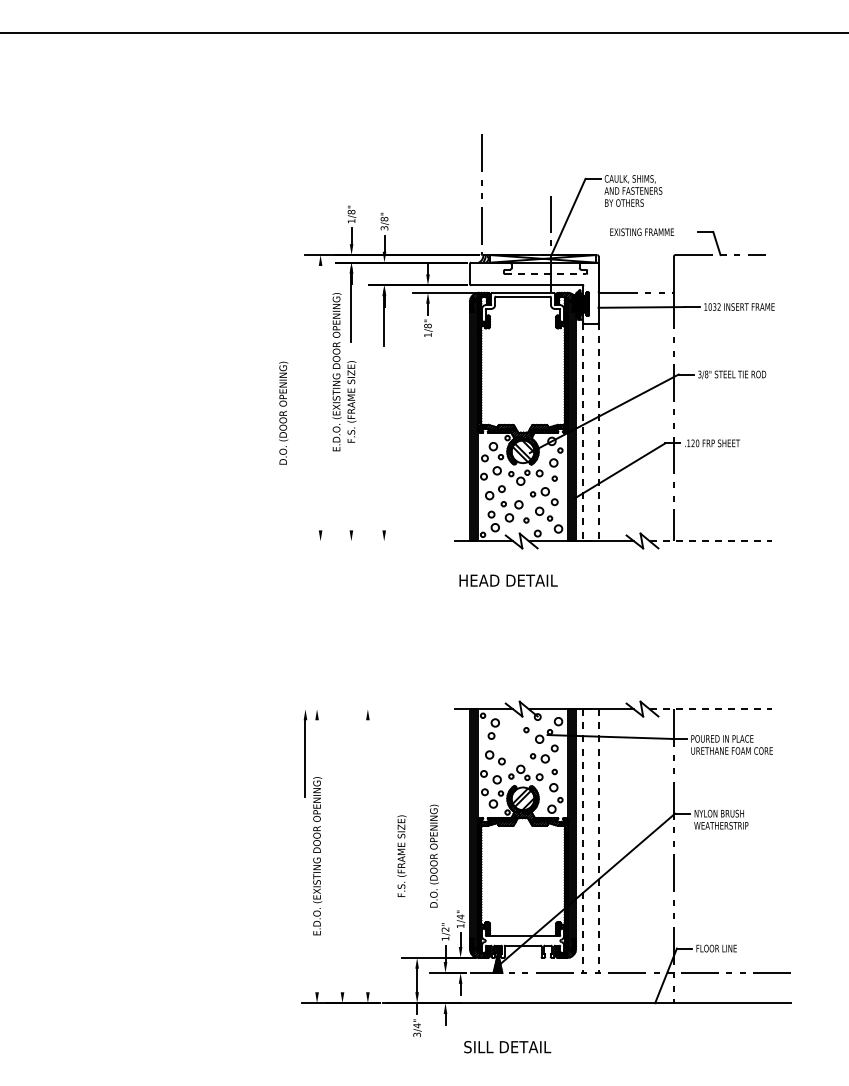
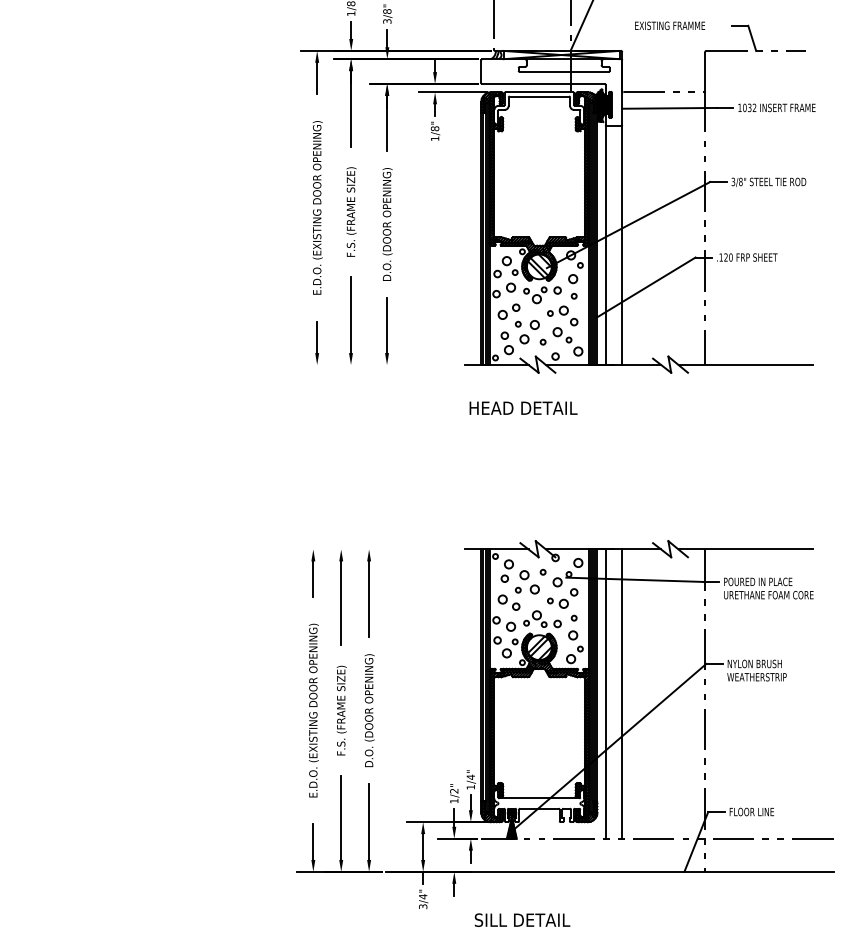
line: (545, 274) -> (564, 72), dashed -> solid
line: (320, 279) -> (317, 77), added
text: (336, 372) -> (317, 208), moved
text: (283, 412) -> (387, 223), moved
line: (583, 432) -> (605, 245), dashed -> solid
line: (598, 432) -> (622, 245), dashed -> solid
line: (351, 495) -> (351, 314), added
line: (384, 505) -> (387, 325), added
line: (320, 515) -> (317, 336), added
line: (711, 541) -> (746, 365), dashed -> solid
line: (711, 709) -> (746, 549), dashed -> solid
line: (317, 736) -> (313, 579), added
part: (511, 739) -> (526, 582), added
part: (305, 753) -> (341, 597), moved
line: (367, 754) -> (368, 599), added
line: (583, 841) -> (605, 694), dashed -> solid
line: (598, 841) -> (622, 694), dashed -> solid
text: (401, 855) -> (341, 709), moved
text: (433, 855) -> (368, 709), moved
line: (342, 953) -> (341, 817), added
line: (367, 957) -> (368, 821), added
line: (317, 975) -> (313, 841), added

